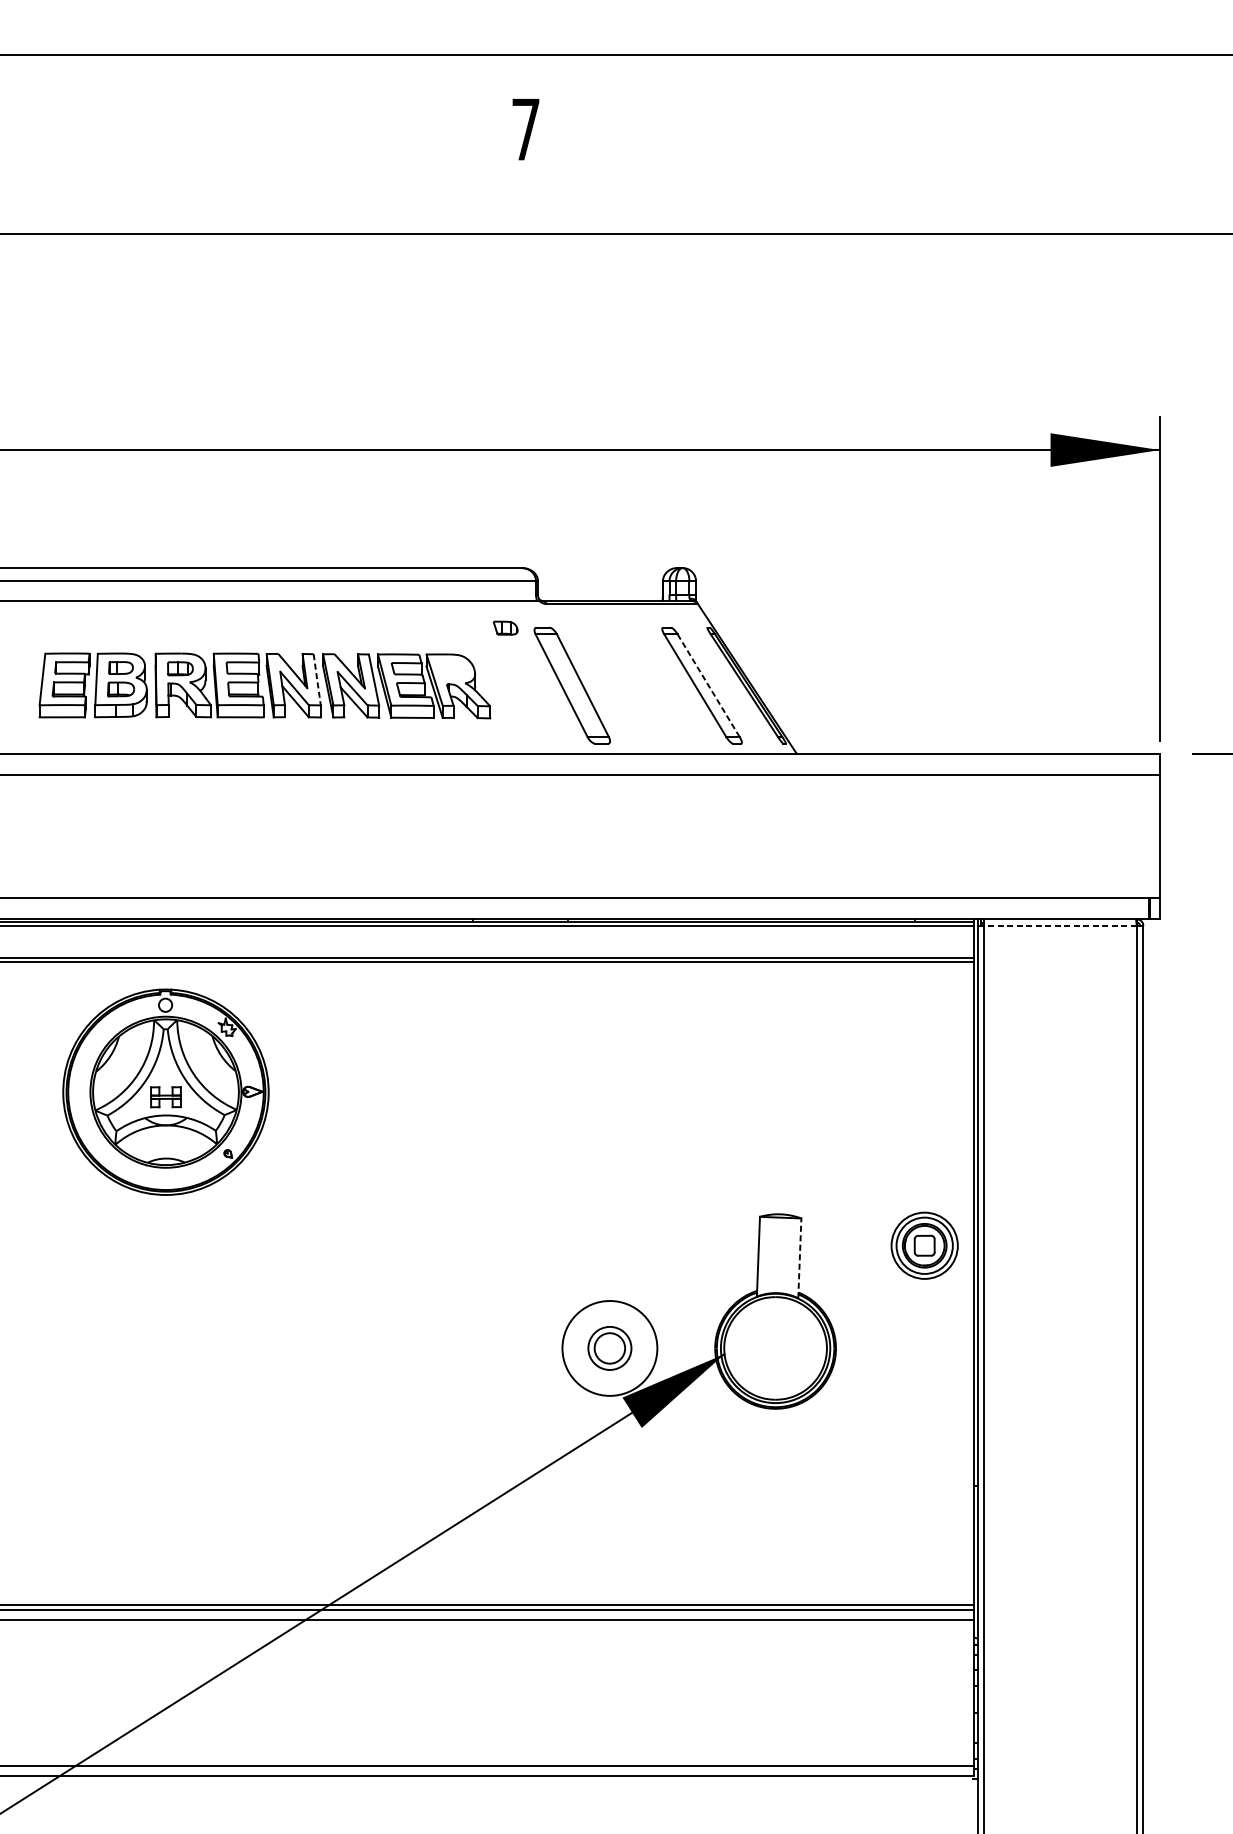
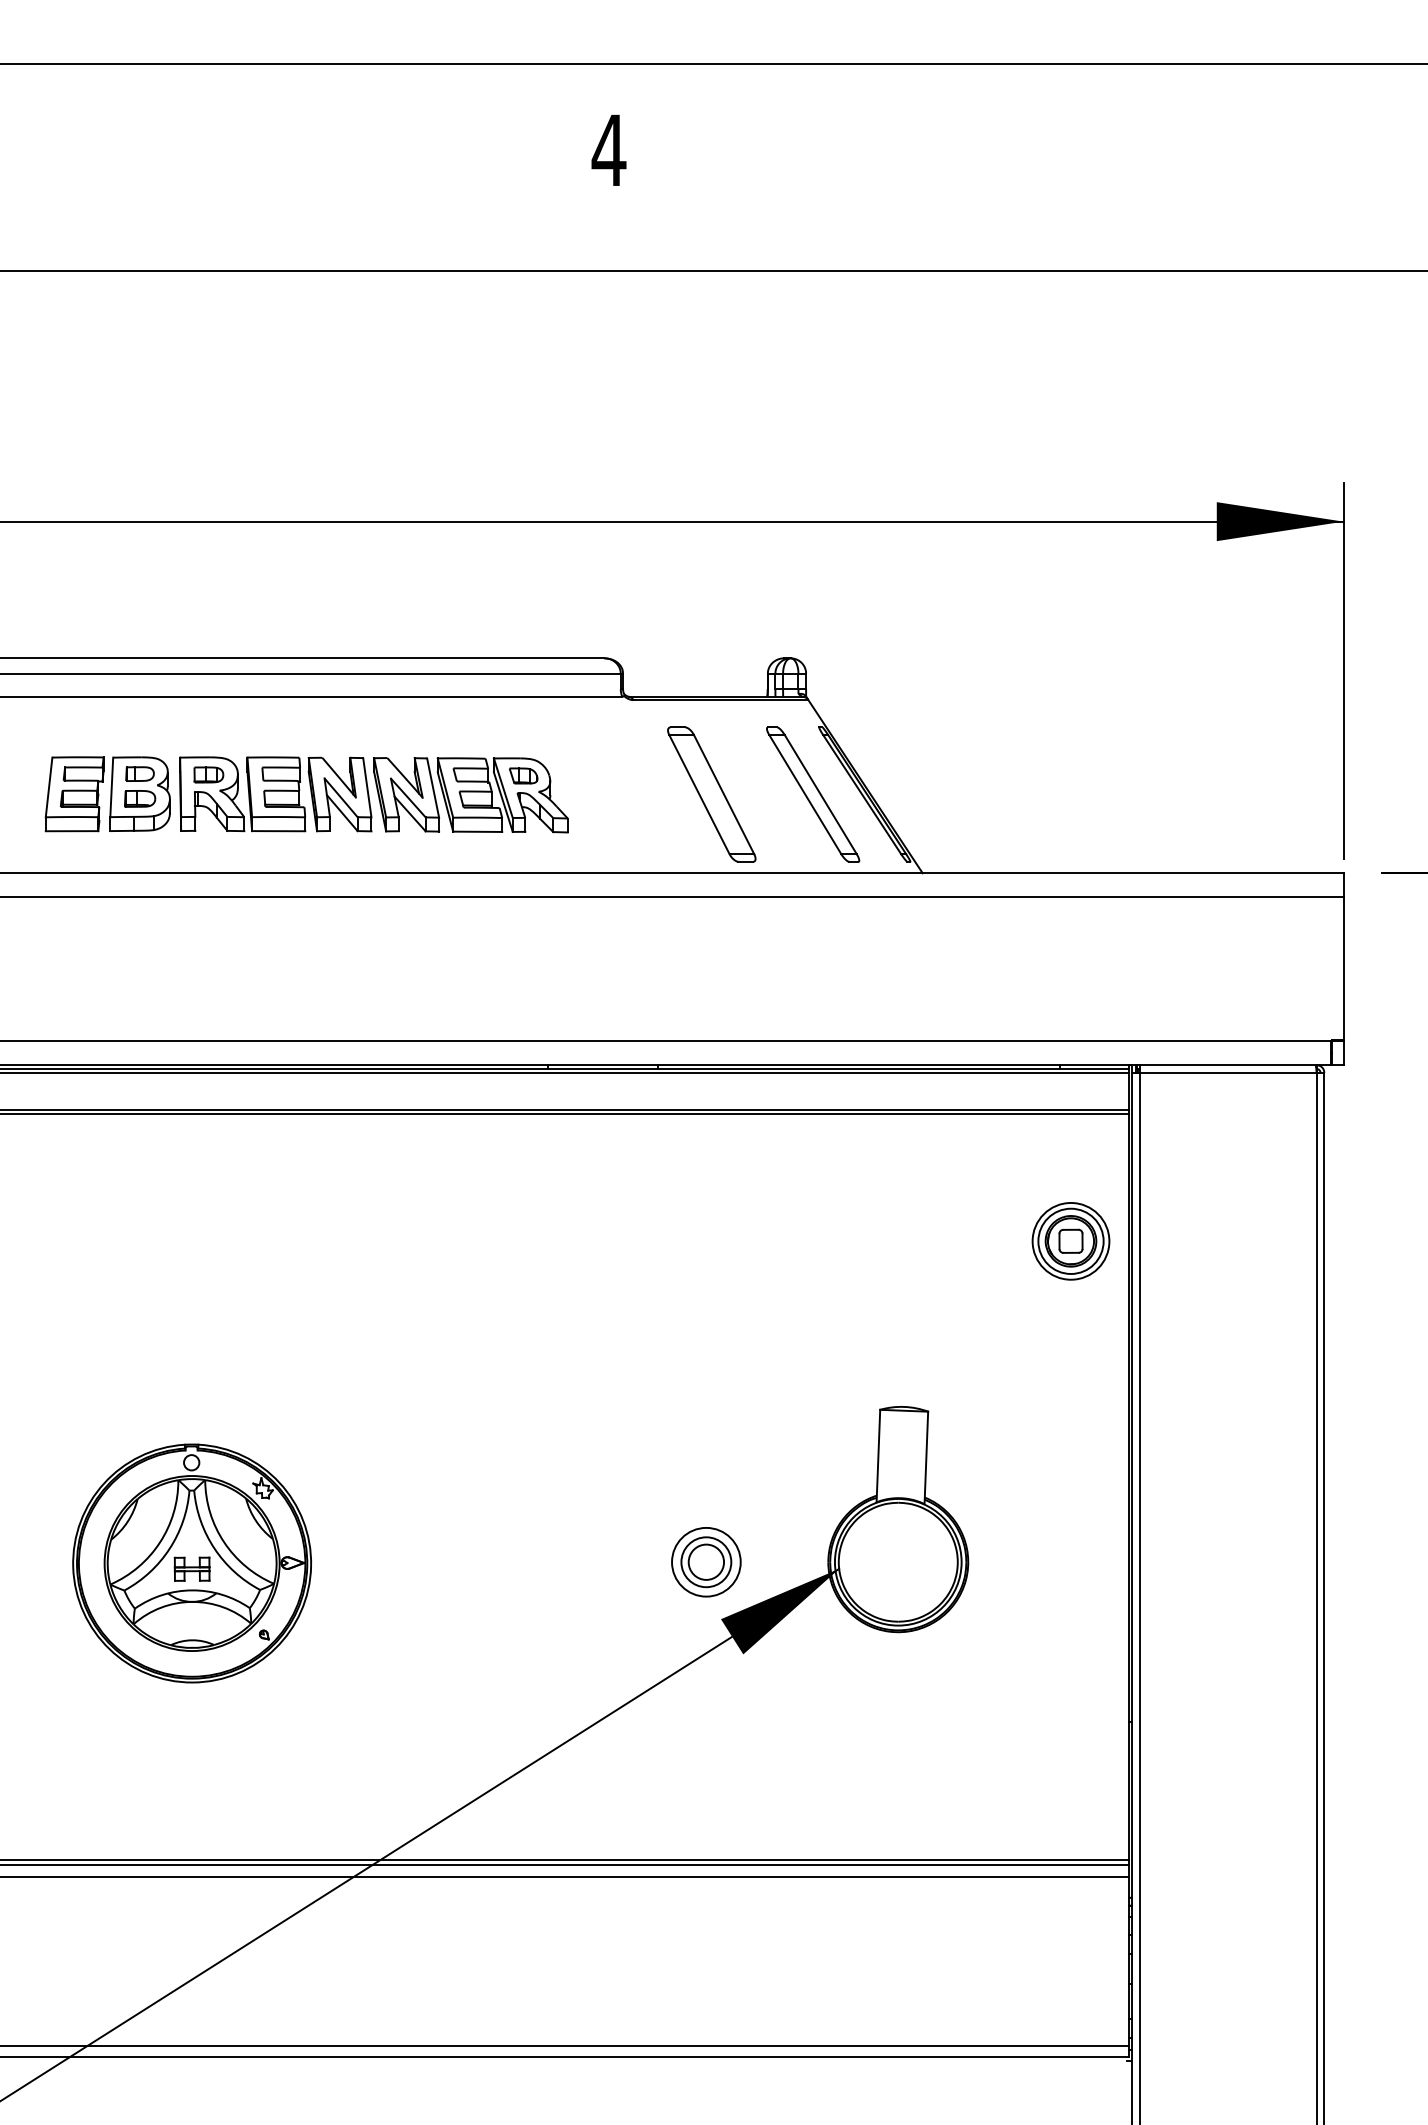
text: (525, 128) -> (608, 149), 7 -> 4
part: (505, 627) -> (523, 775), moved
line: (317, 679) -> (367, 787), dashed -> solid
part: (572, 685) -> (711, 794), moved
line: (708, 685) -> (820, 794), dashed -> solid
line: (1059, 925) -> (1227, 1072), dashed -> solid
part: (165, 1092) -> (191, 1563), moved
part: (924, 1245) -> (1070, 1241), moved
line: (799, 1258) -> (926, 1457), dashed -> solid
circle: (610, 1347) -> (706, 1561), size x0.62

